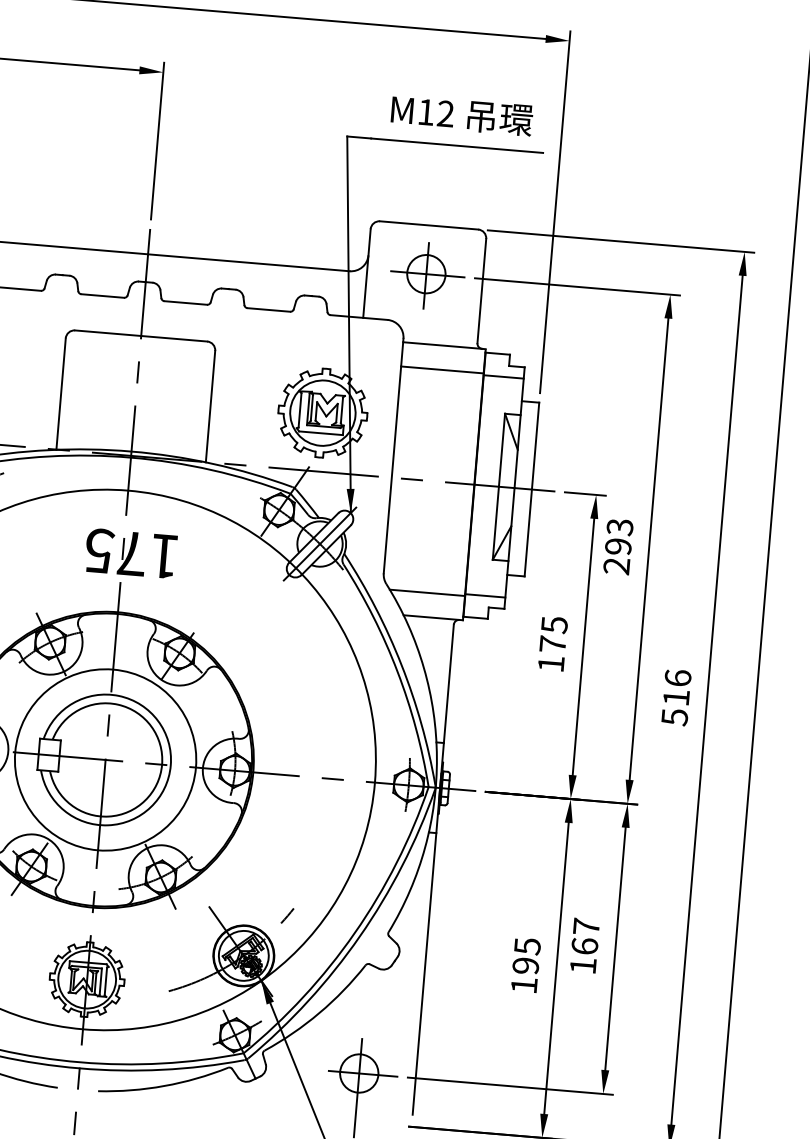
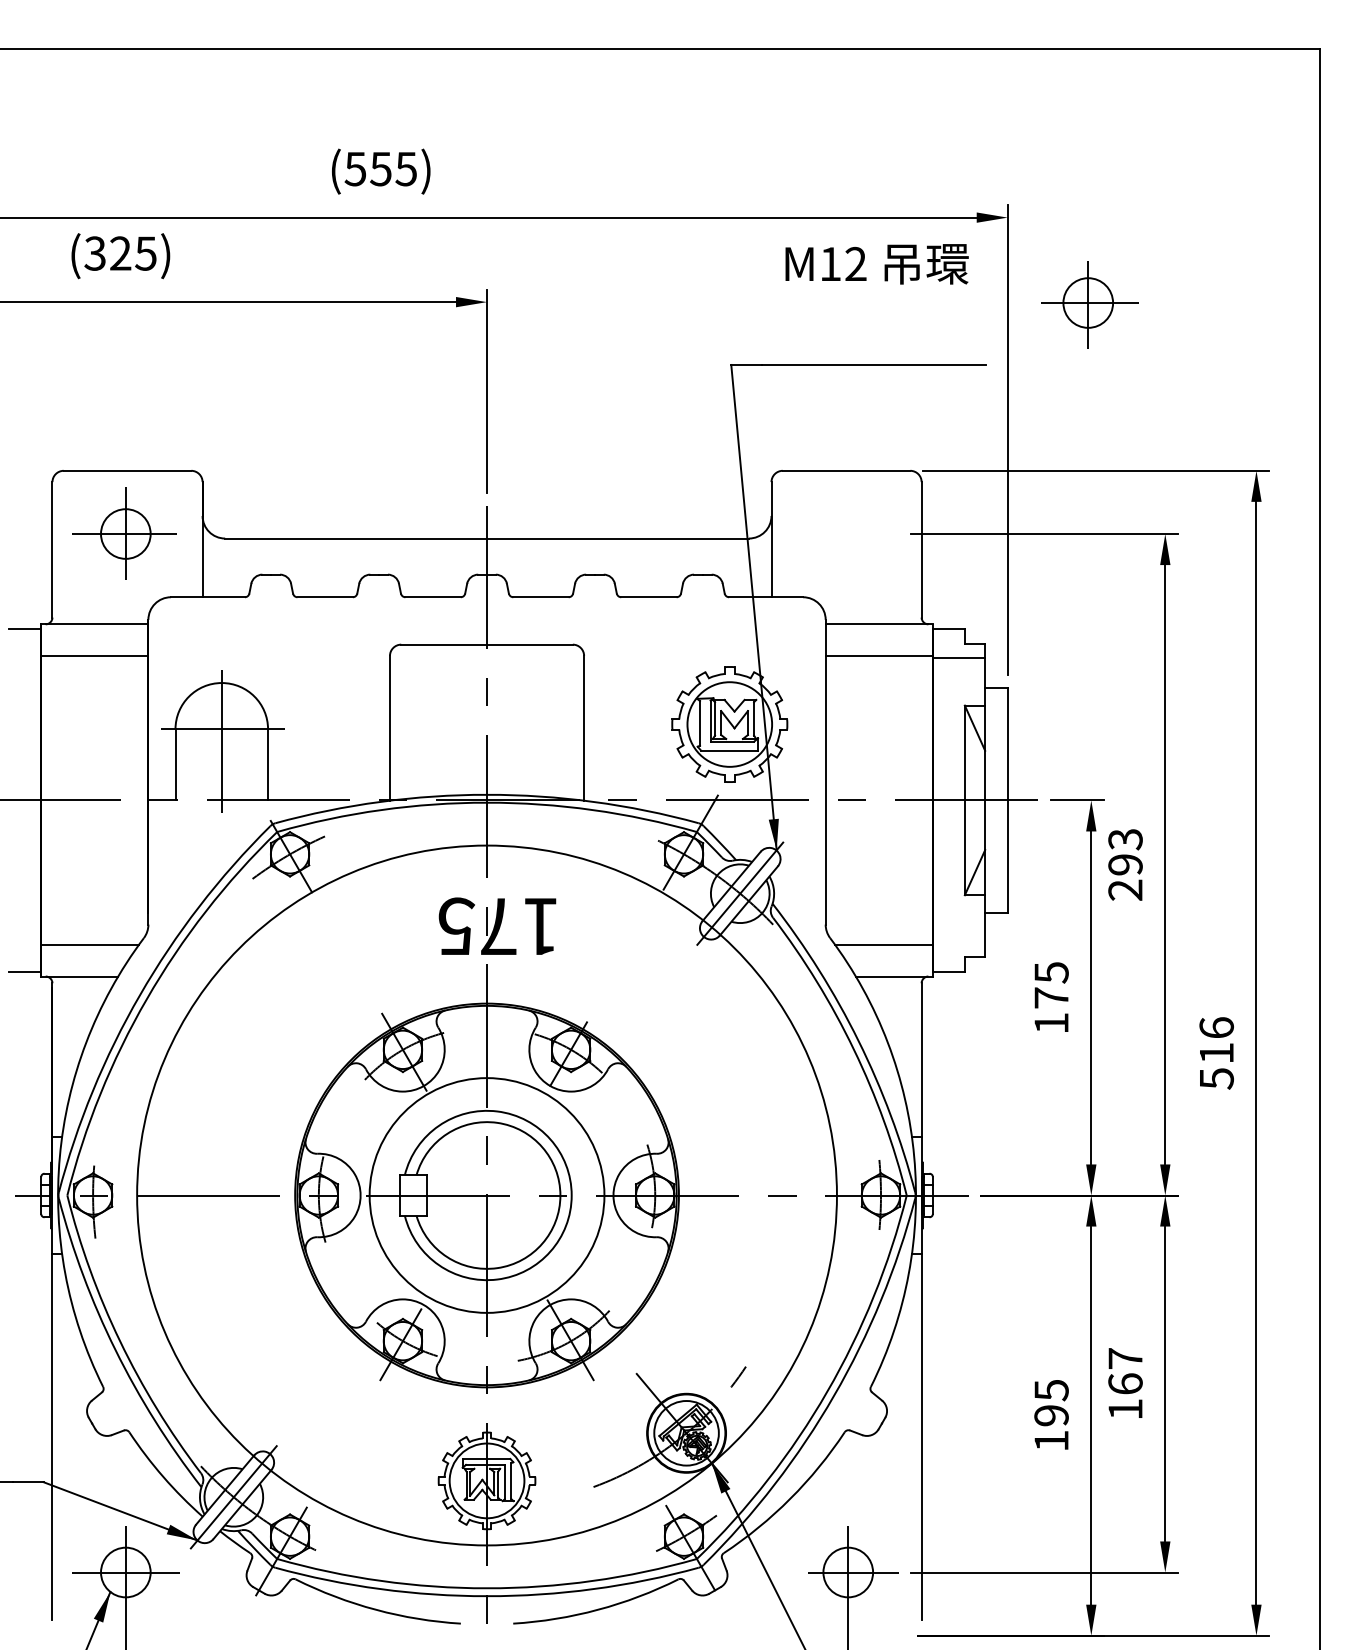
text: (461, 115) -> (876, 264), moved
part: (427, 275) -> (1089, 304), moved
line: (485, 595) -> (959, 942), removed

